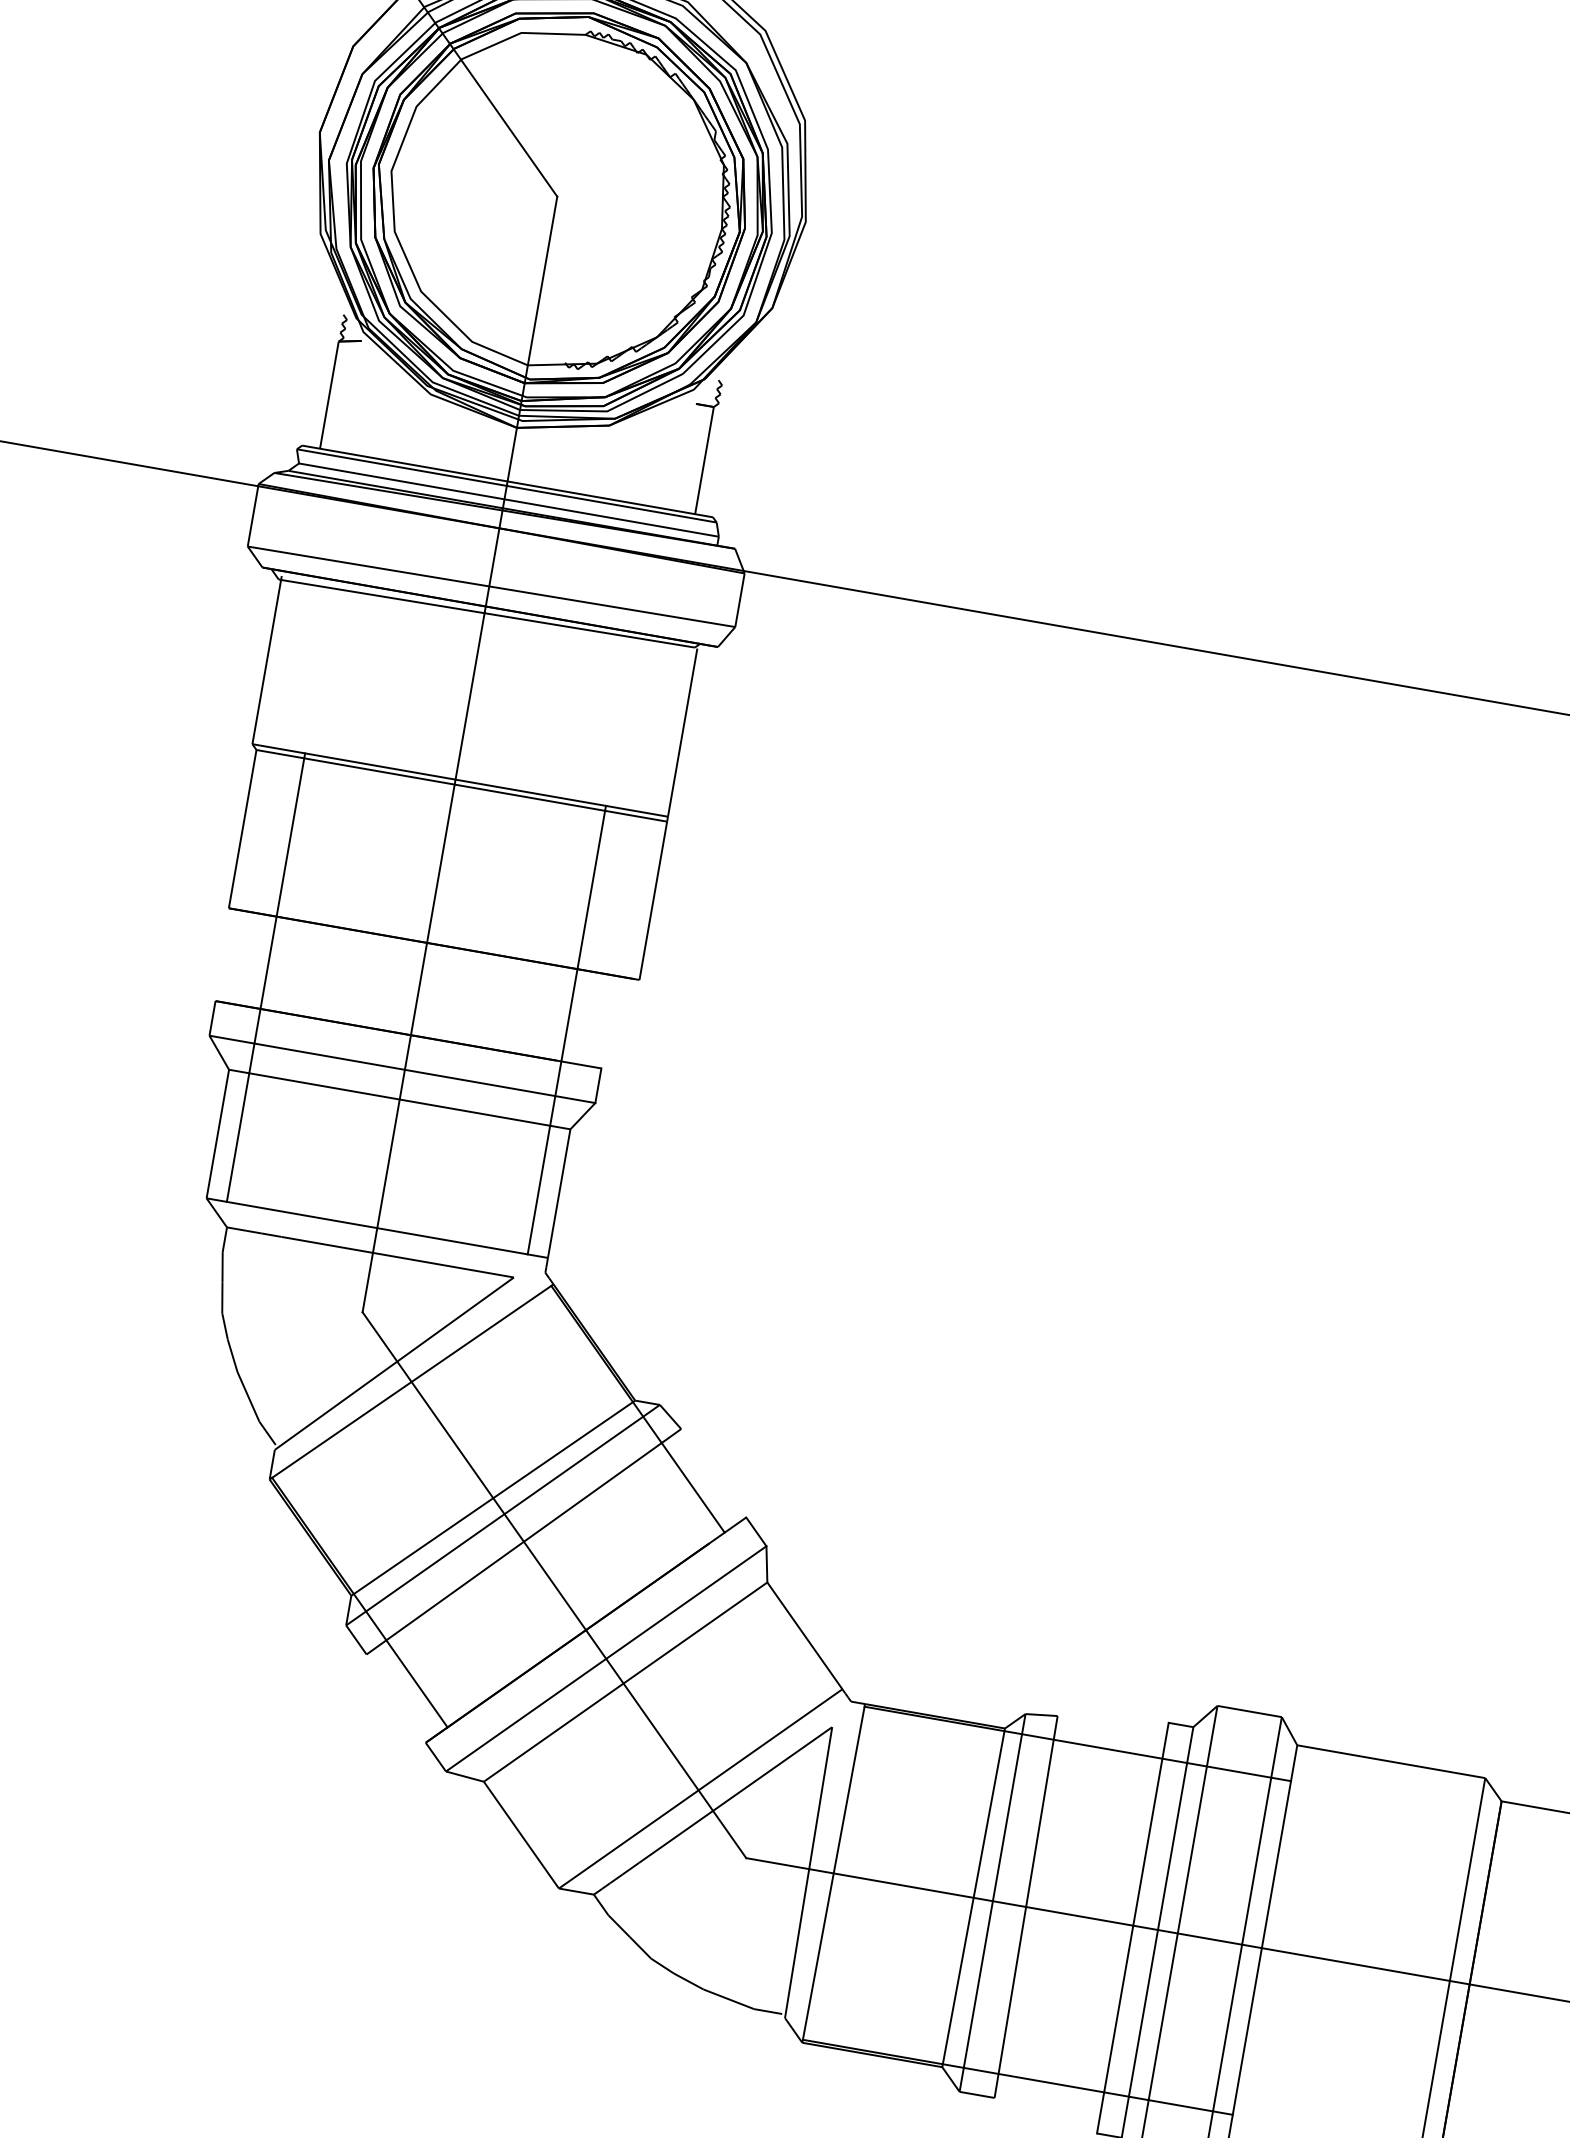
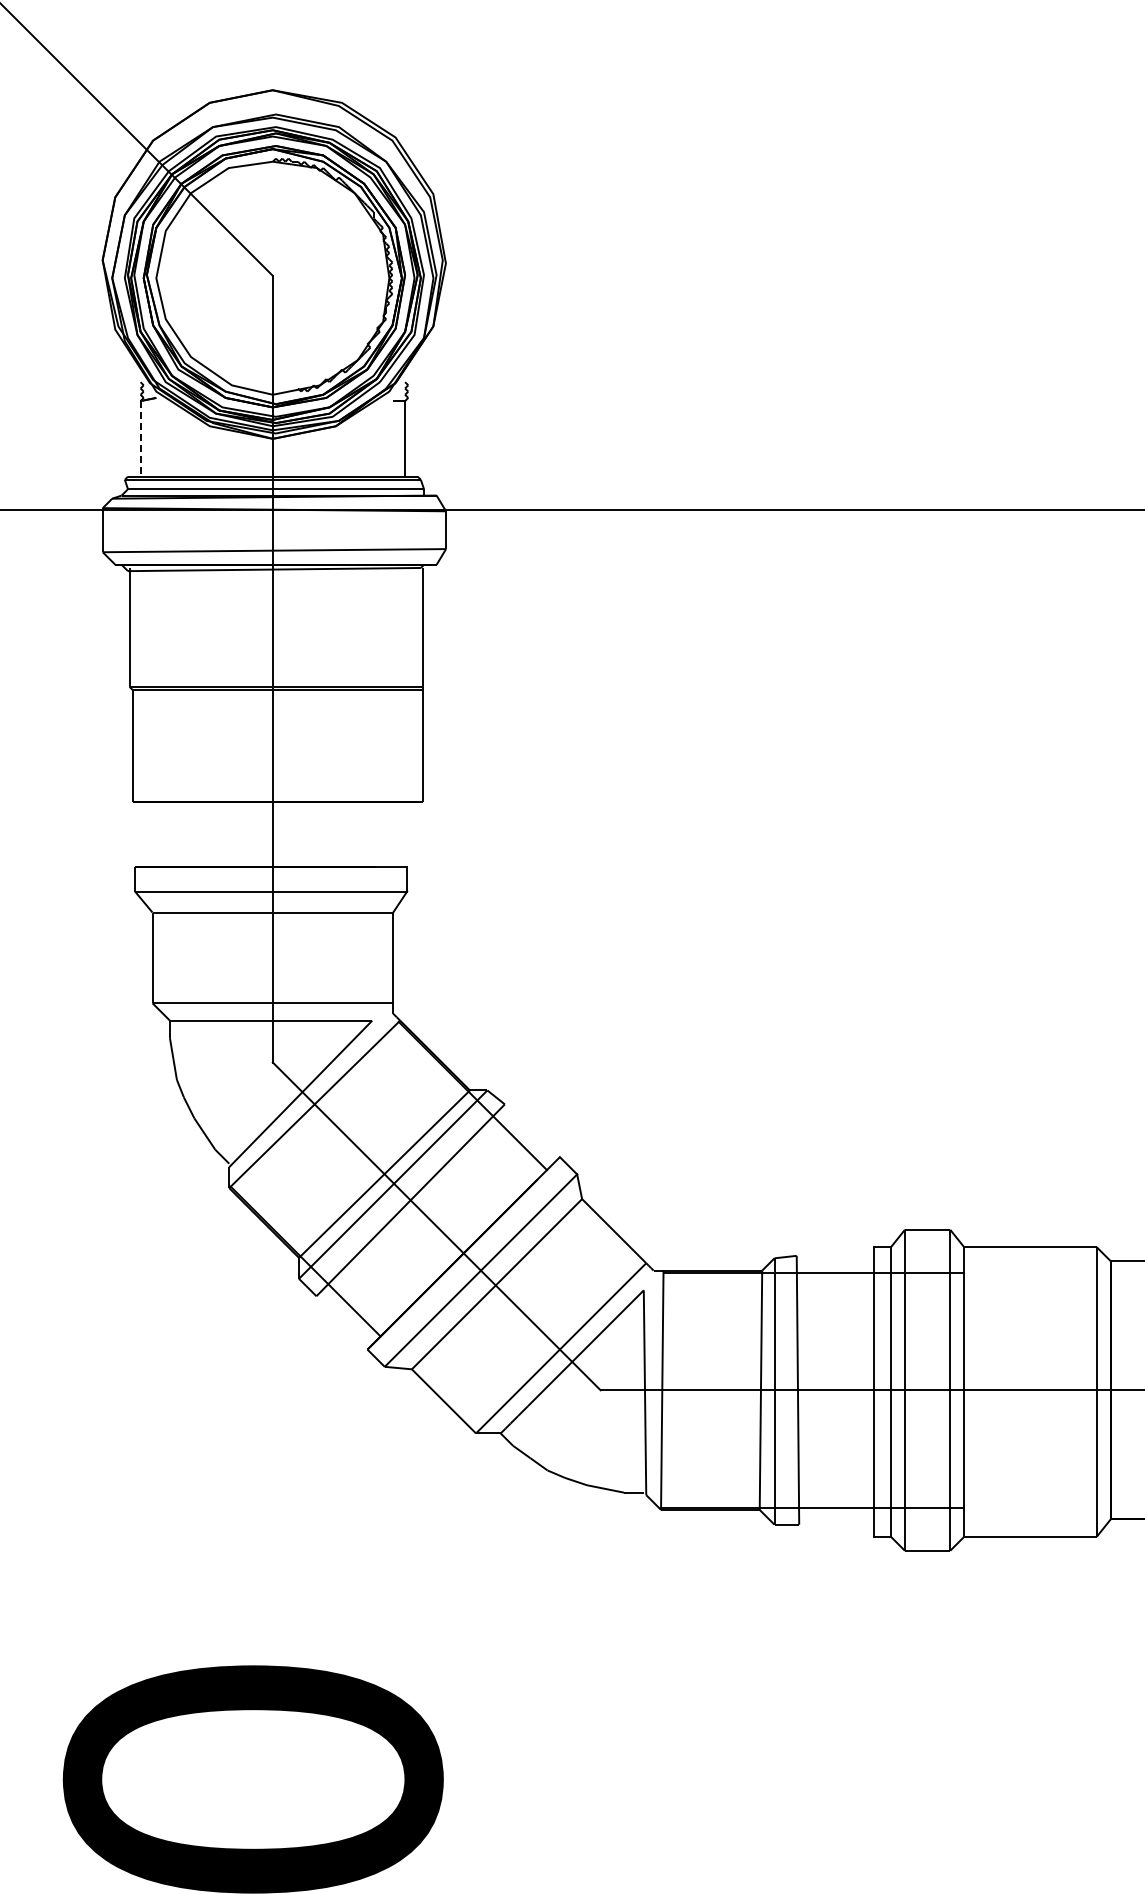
line: (329, 394) -> (140, 438), solid -> dashed
line: (265, 976) -> (166, 844), removed
line: (566, 1029) -> (378, 844), removed

